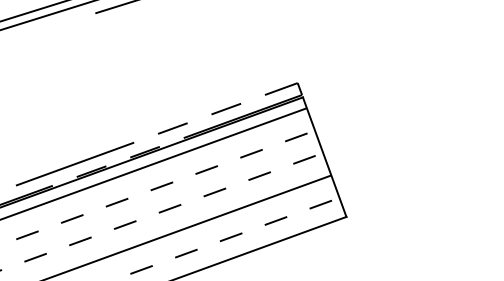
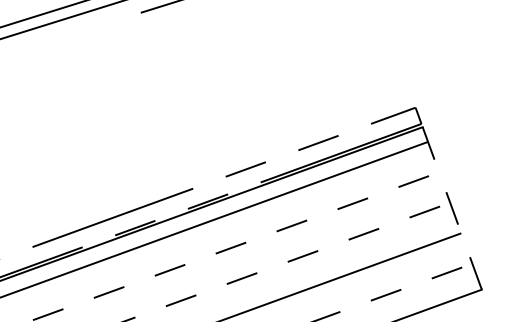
line: (324, 157) -> (451, 208), solid -> dashed

